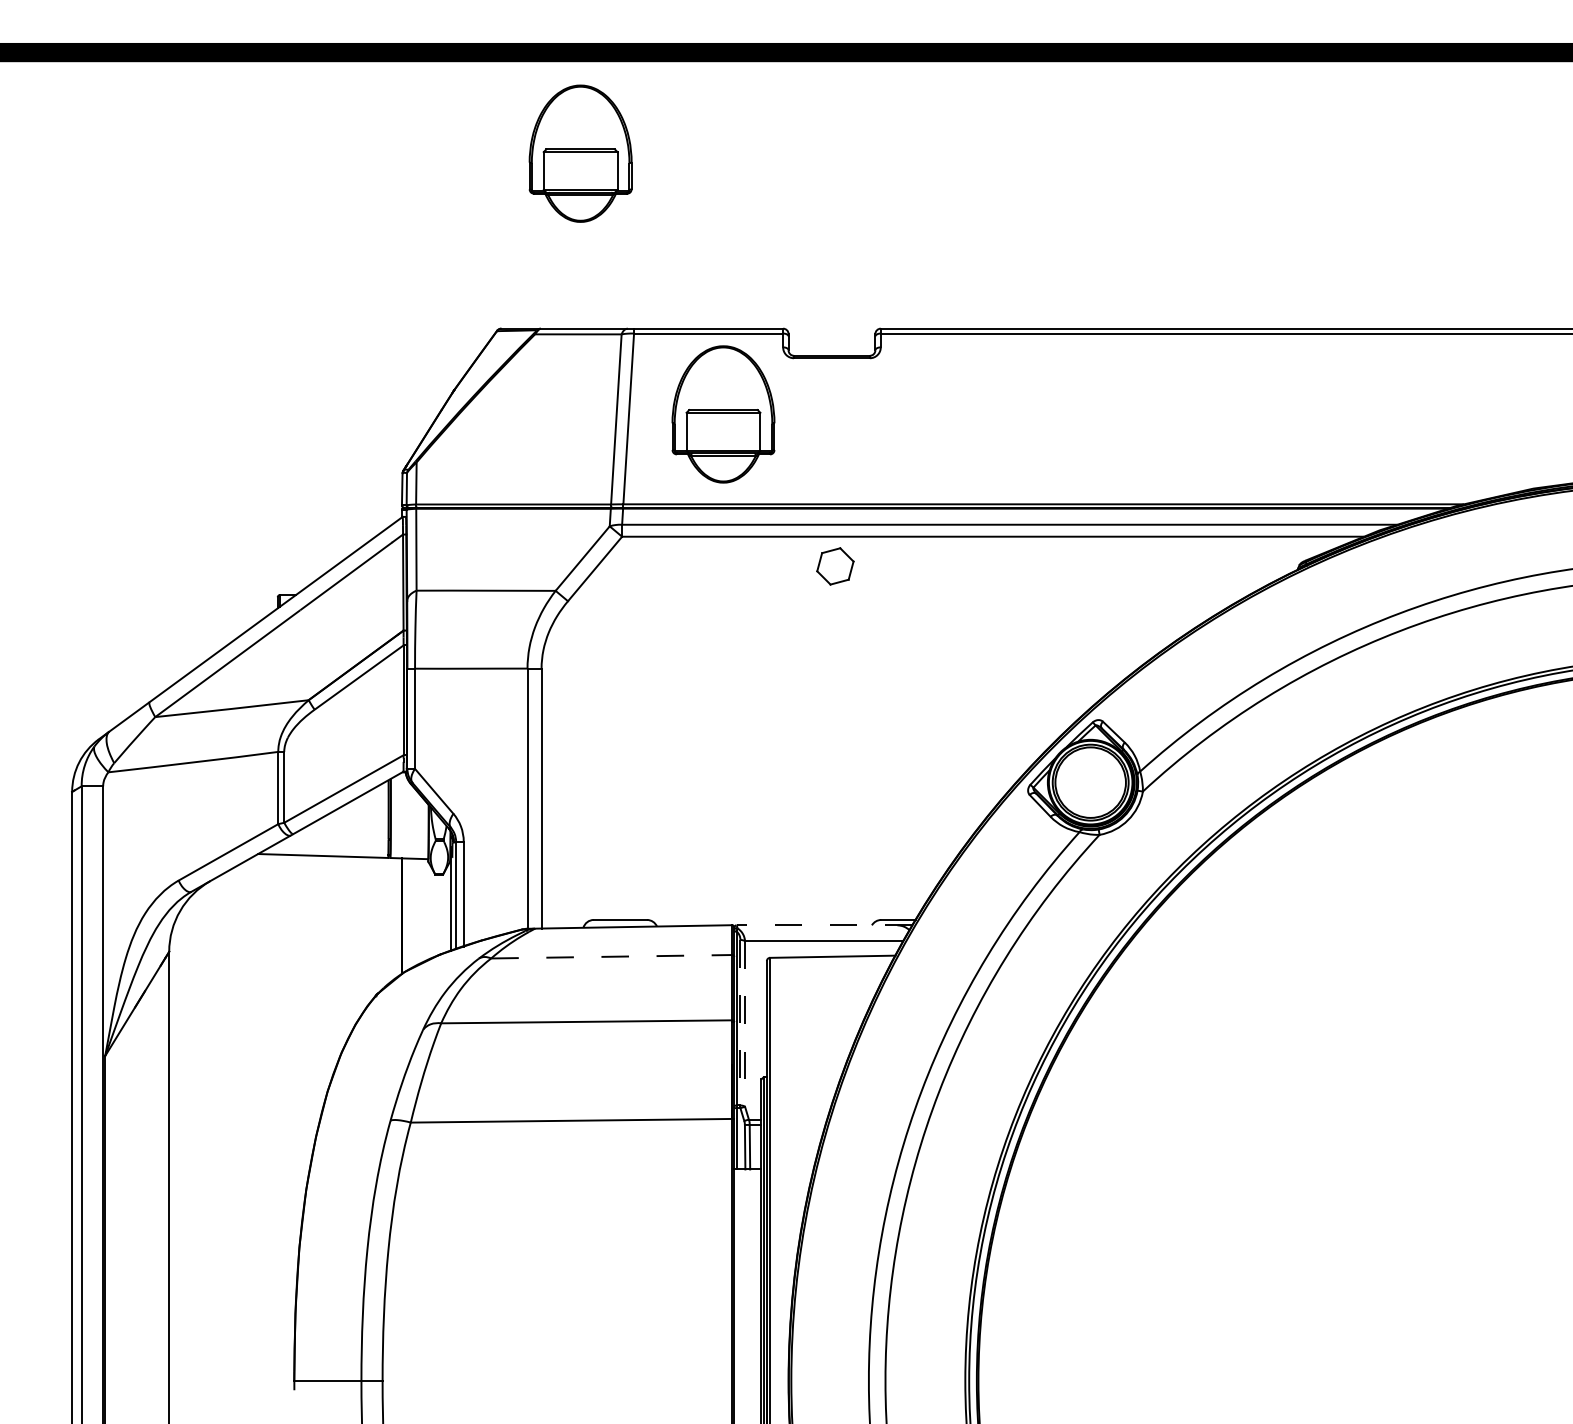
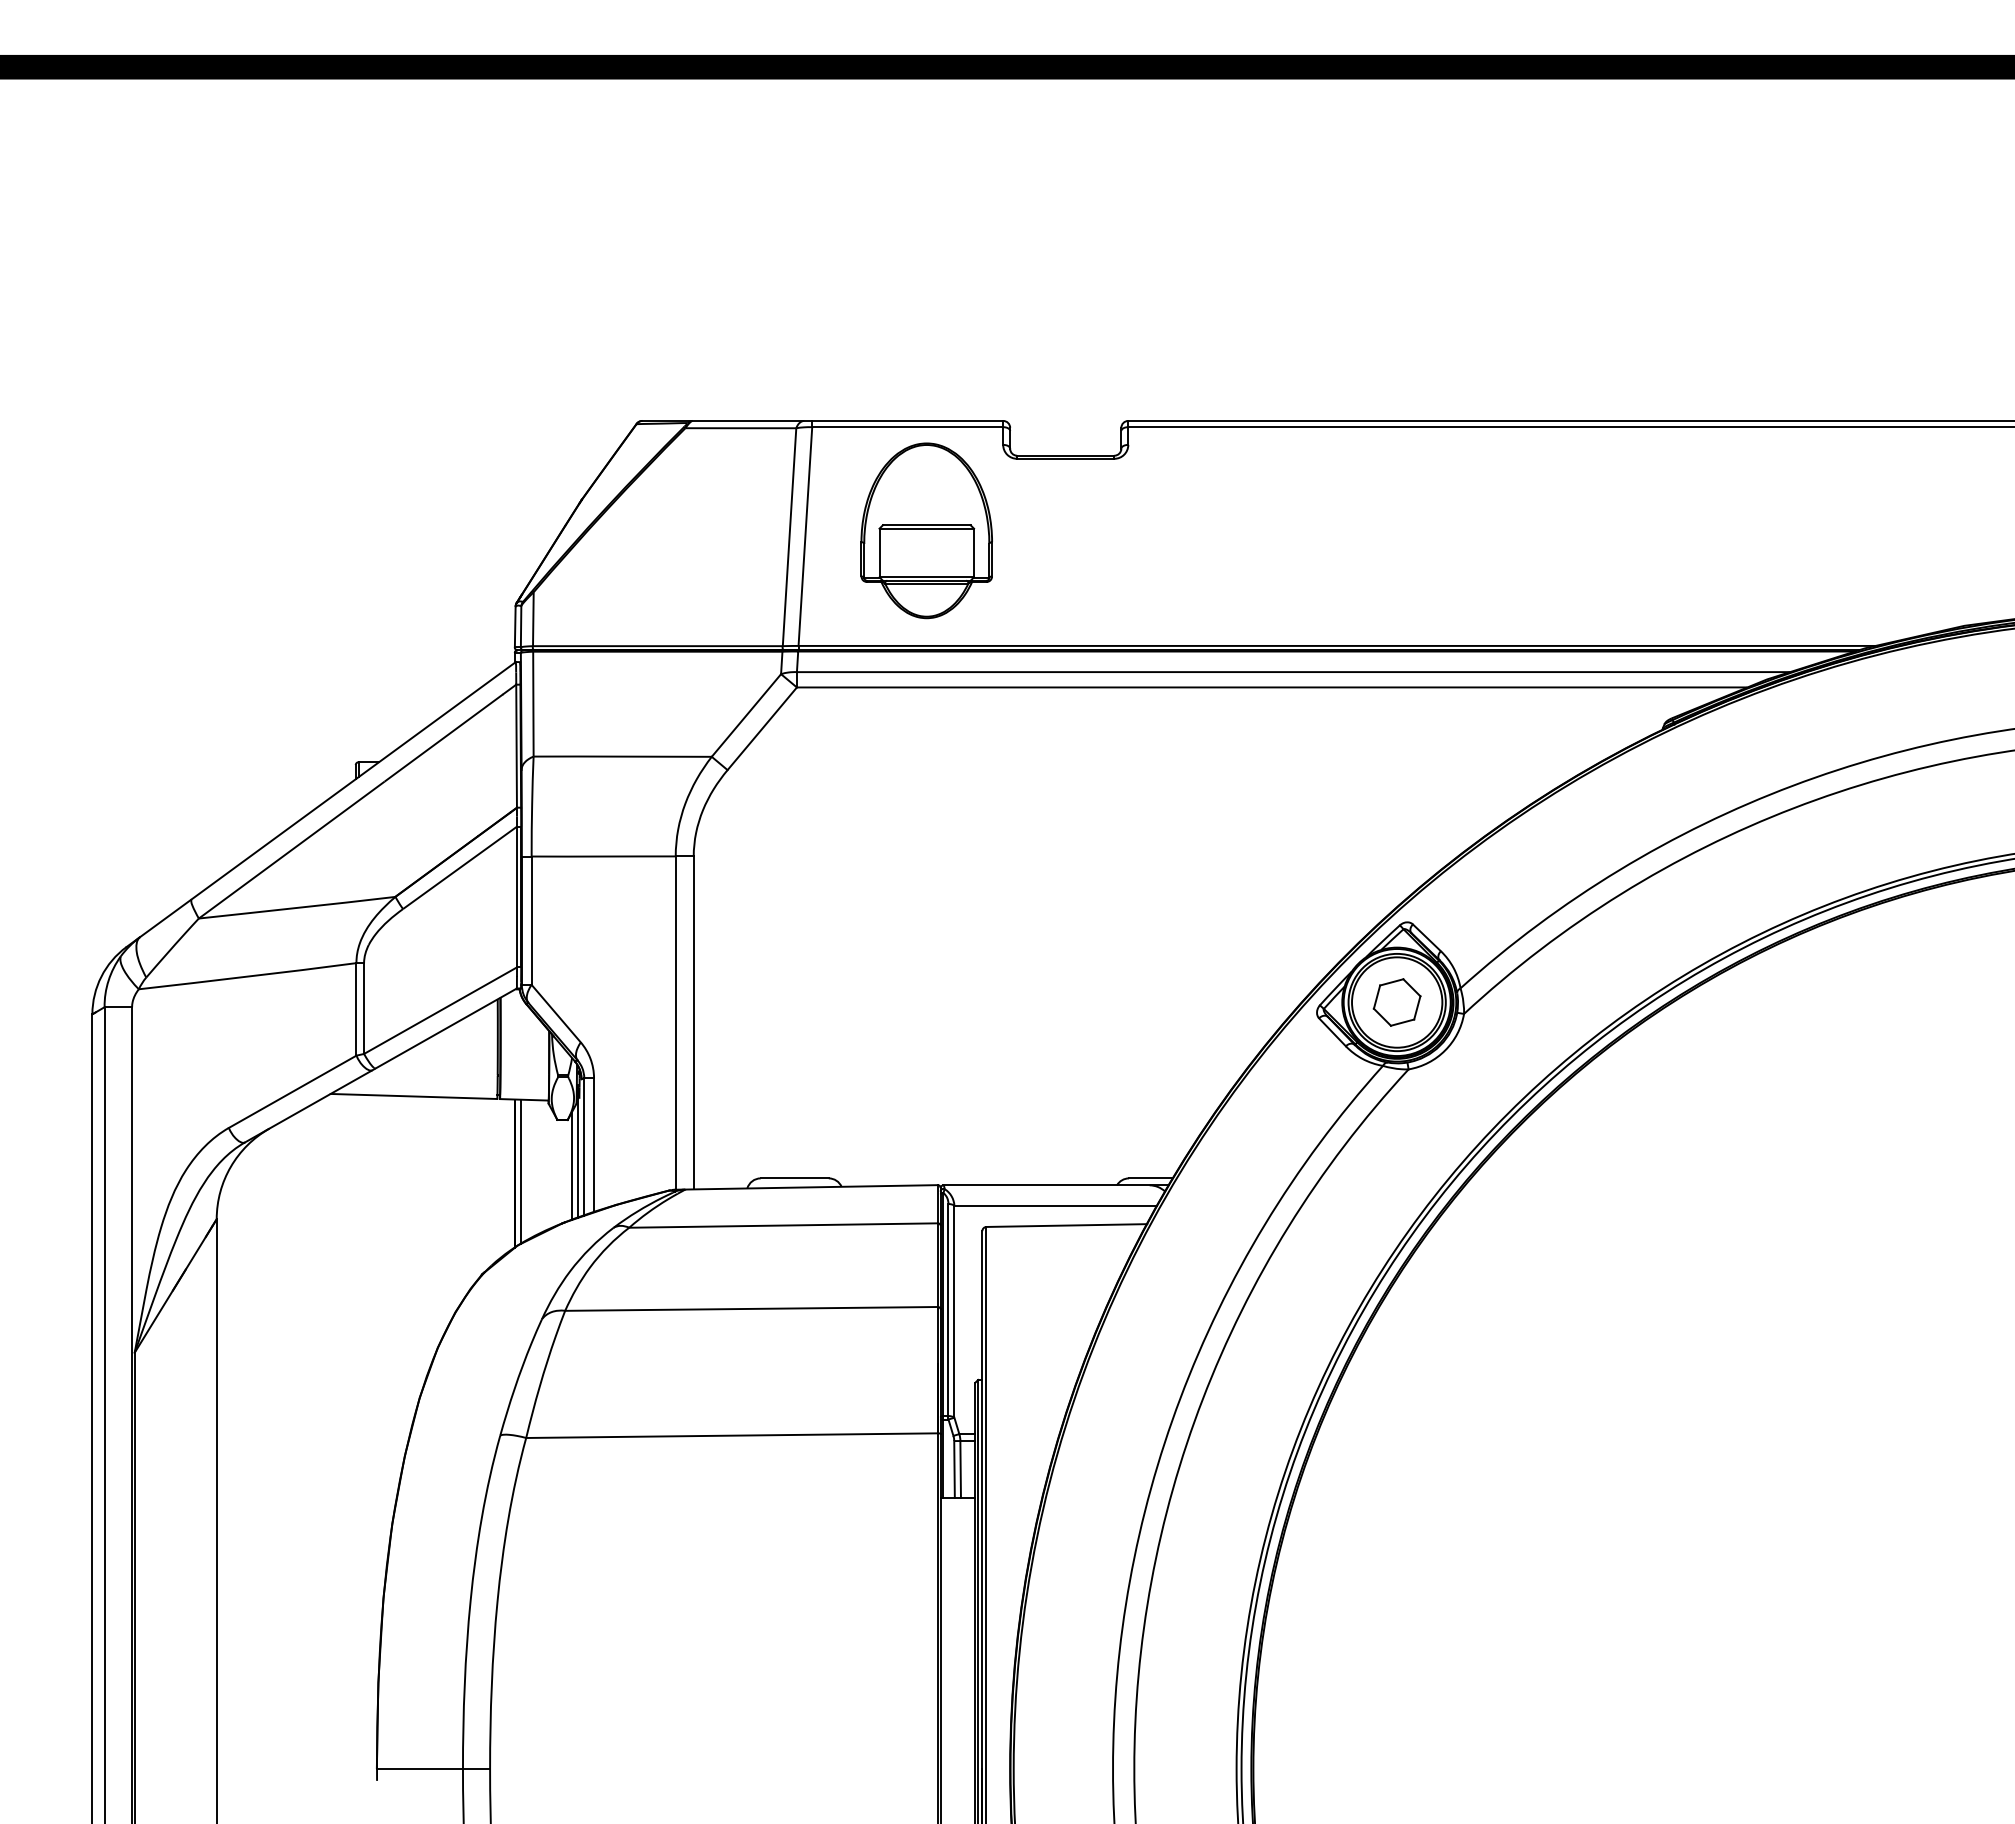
part: (580, 153) -> (743, 196), removed
part: (834, 566) -> (1396, 1002), moved
line: (446, 910) -> (571, 1166), added
line: (407, 914) -> (521, 1171), added
line: (824, 925) -> (1056, 1185), dashed -> solid
line: (612, 956) -> (784, 1225), dashed -> solid
line: (740, 1023) -> (948, 1311), dashed -> solid
line: (745, 1024) -> (954, 1312), dashed -> solid

